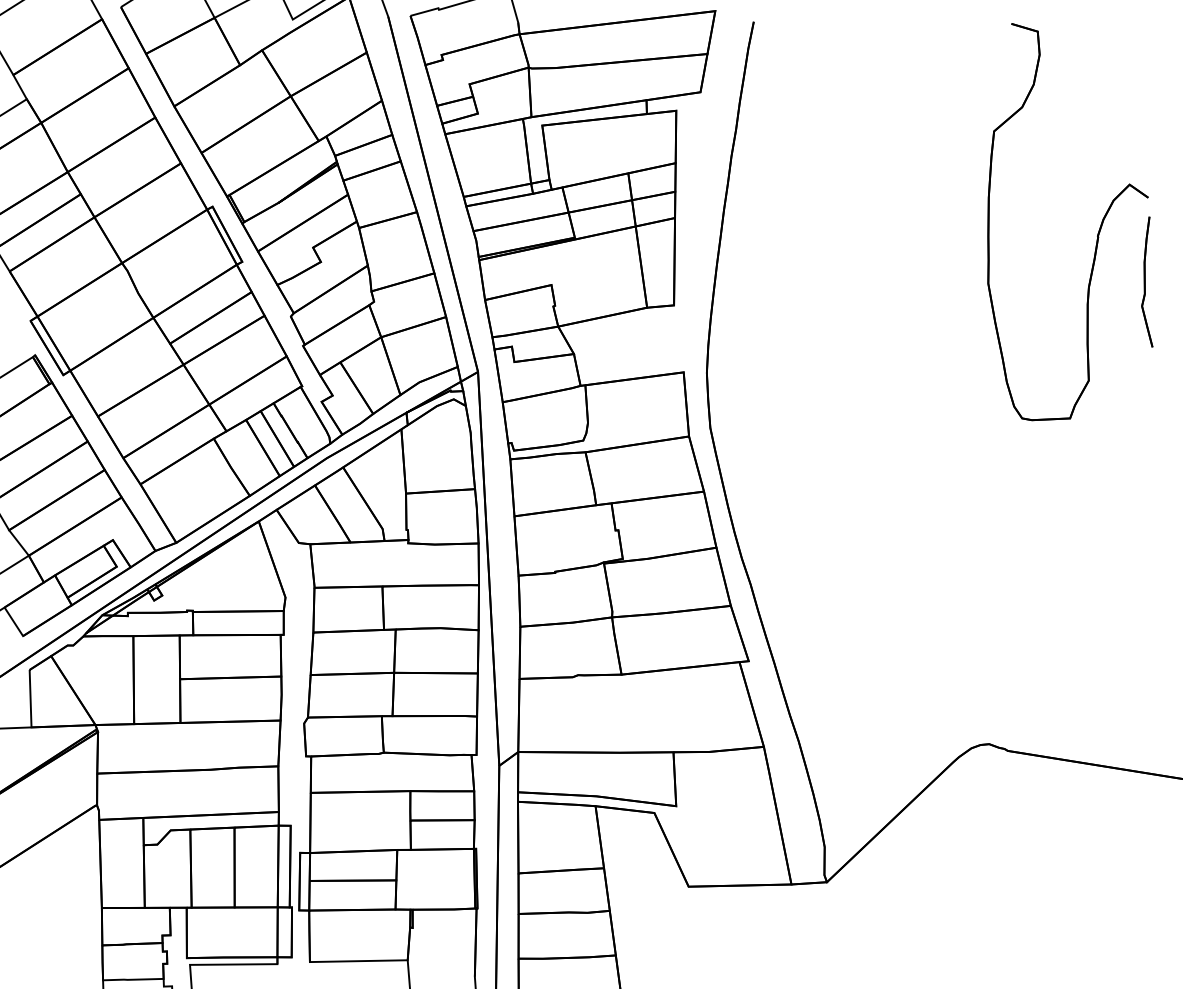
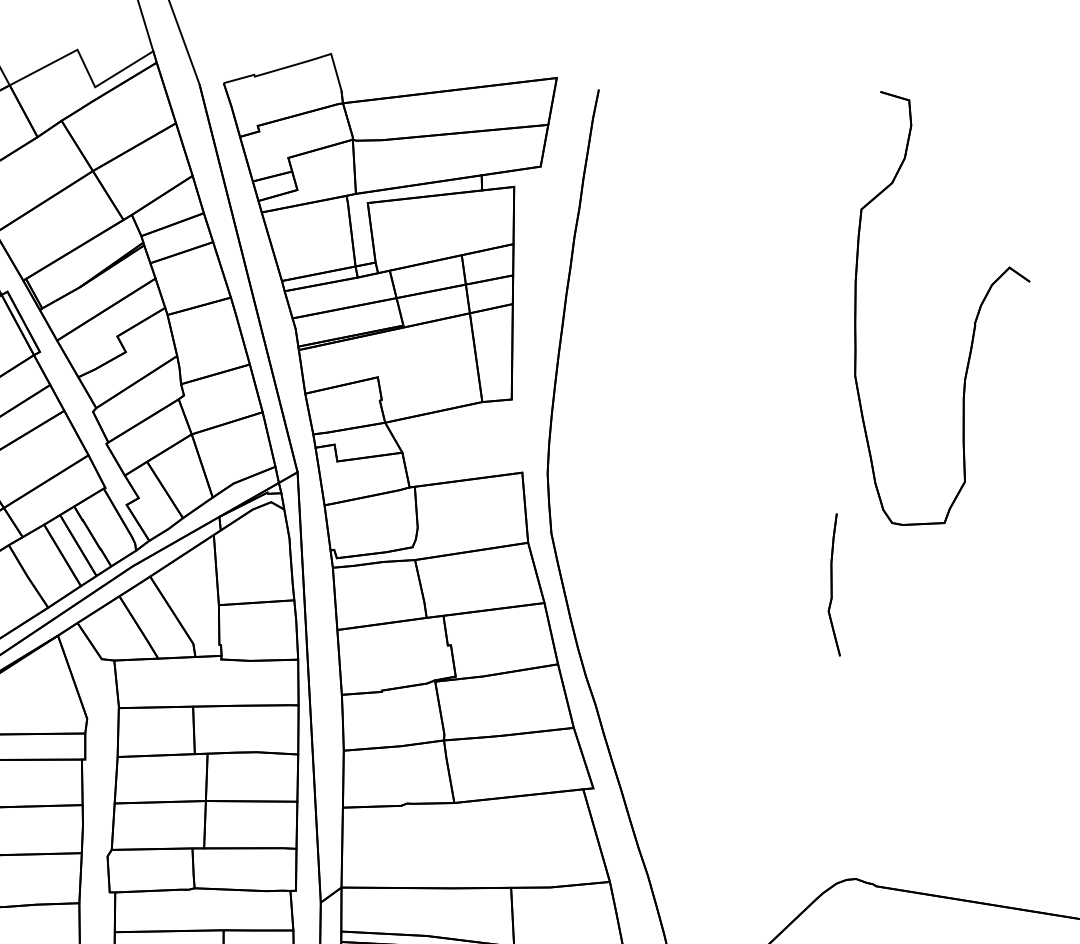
part: (1147, 281) -> (834, 584), moved

